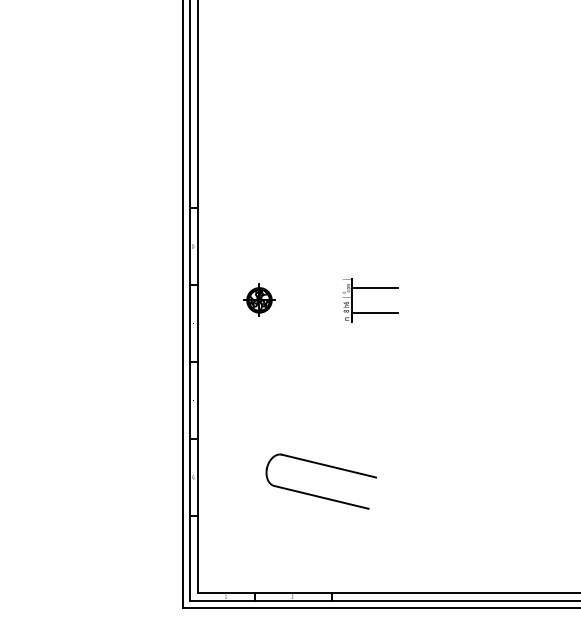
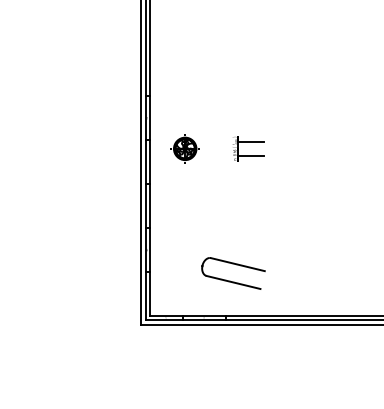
part: (258, 299) -> (184, 148), size x1.6
part: (316, 493) -> (230, 280), moved

